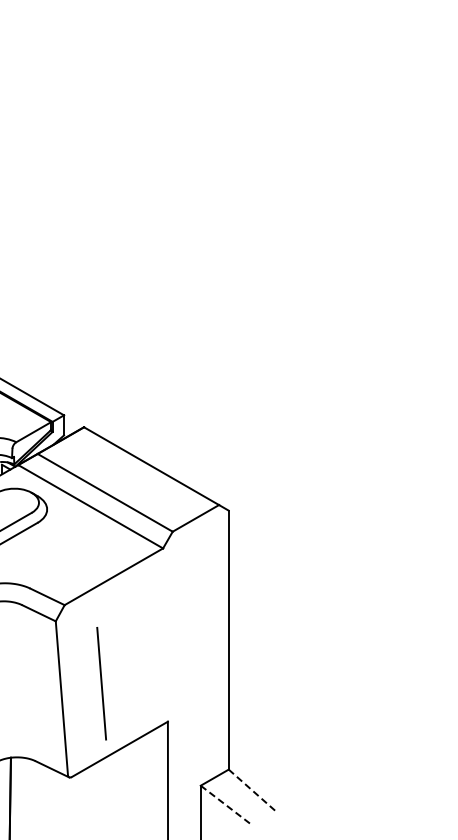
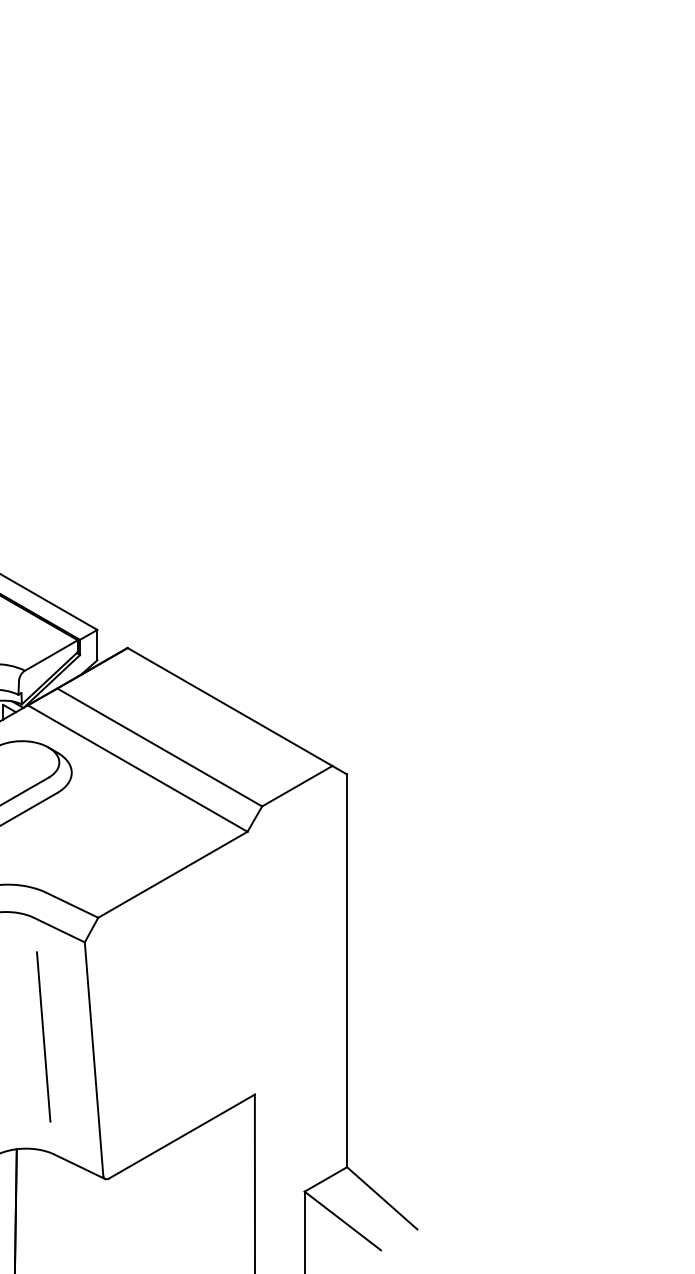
line: (101, 683) -> (43, 1036), moved
line: (251, 790) -> (381, 1198), dashed -> solid
line: (225, 805) -> (342, 1221), dashed -> solid

